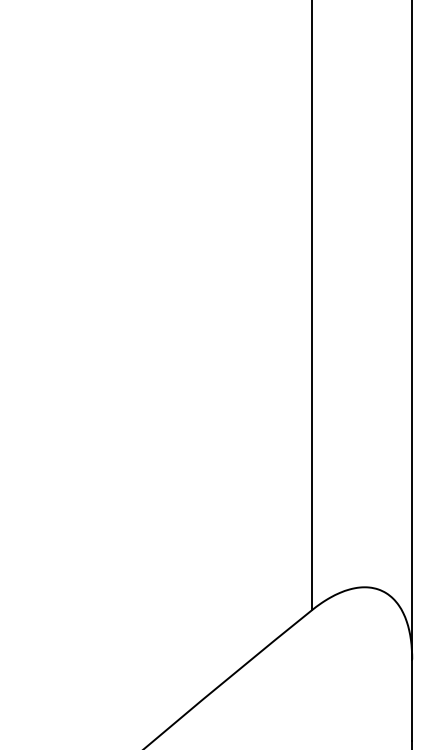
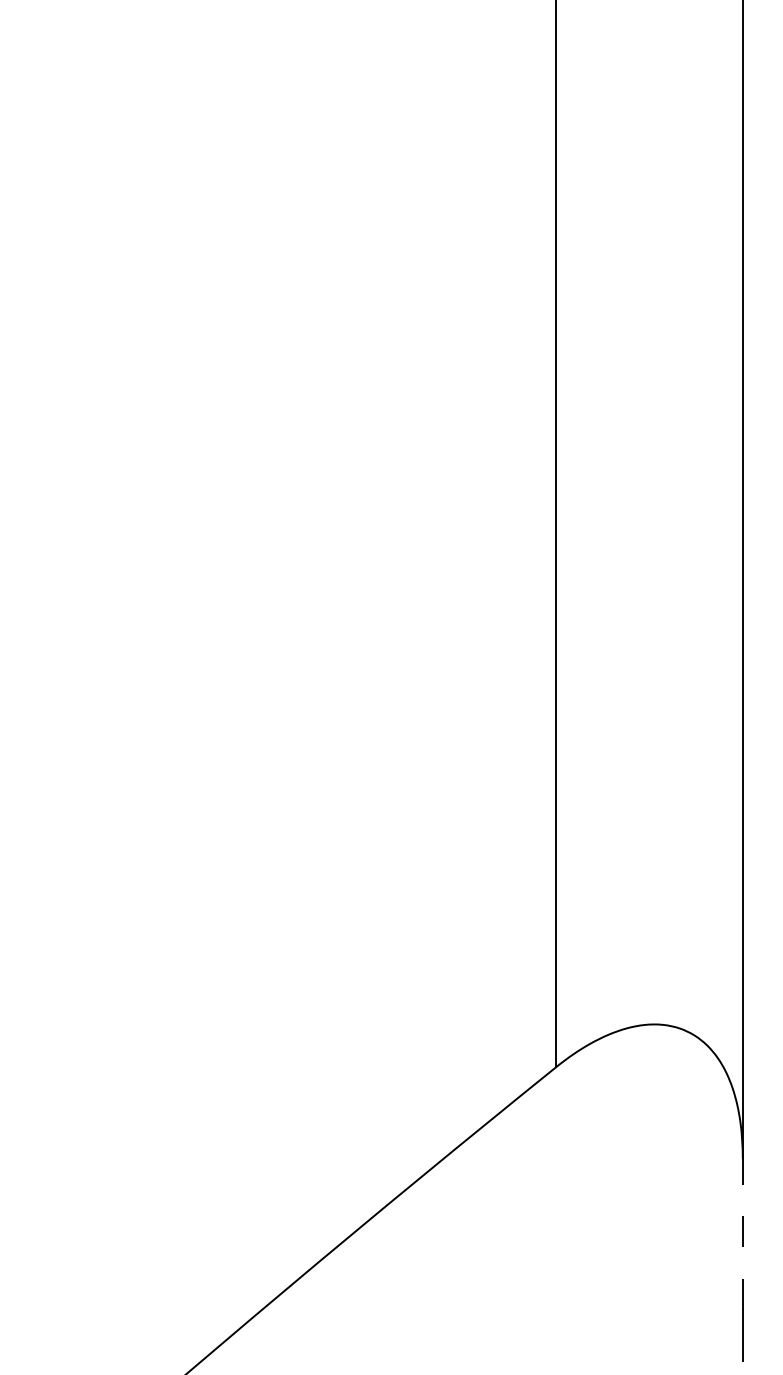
line: (412, 699) -> (743, 1233), solid -> dashed

